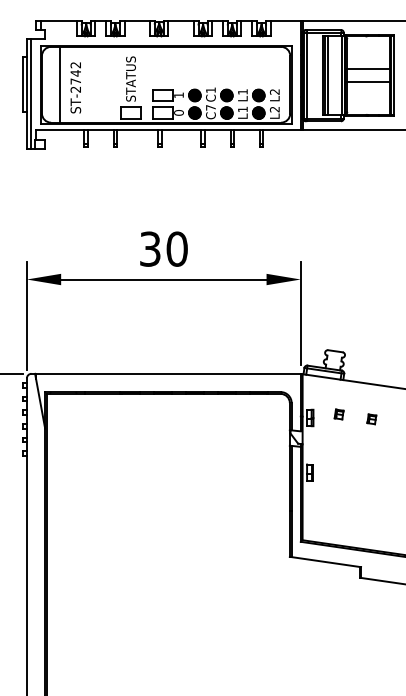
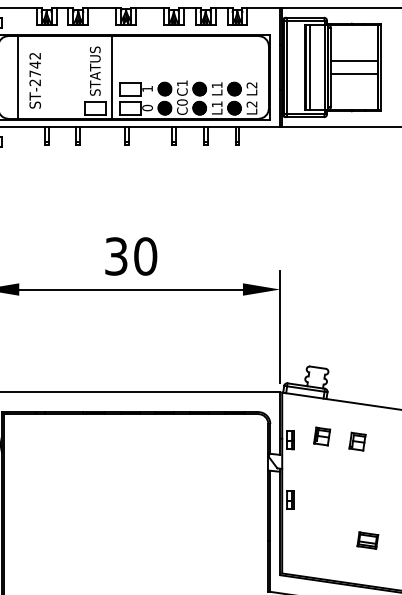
line: (146, 84) -> (112, 77), added
text: (210, 107) -> (181, 102), C7 -> C0
part: (338, 414) -> (321, 436), size x1.67
part: (371, 419) -> (357, 441), size x1.67
part: (380, 509) -> (367, 539), added

